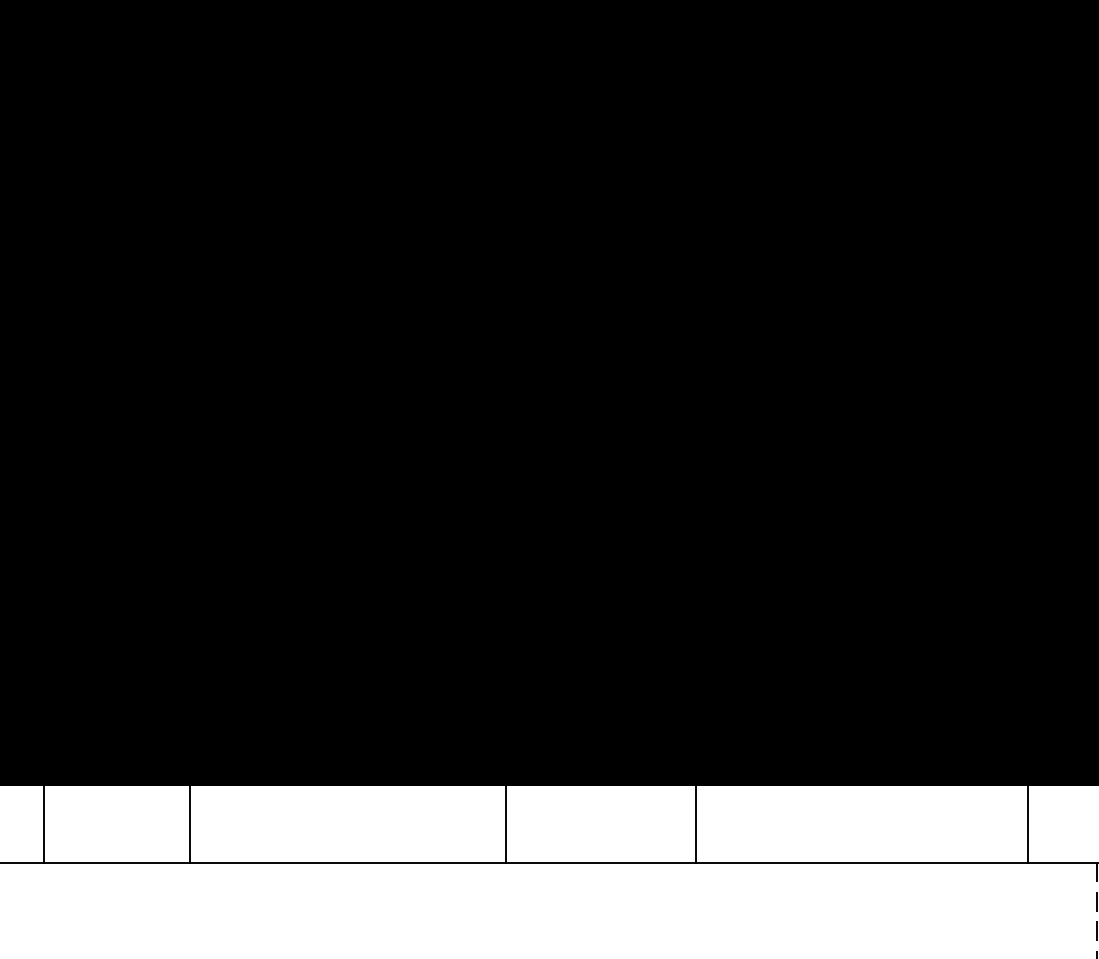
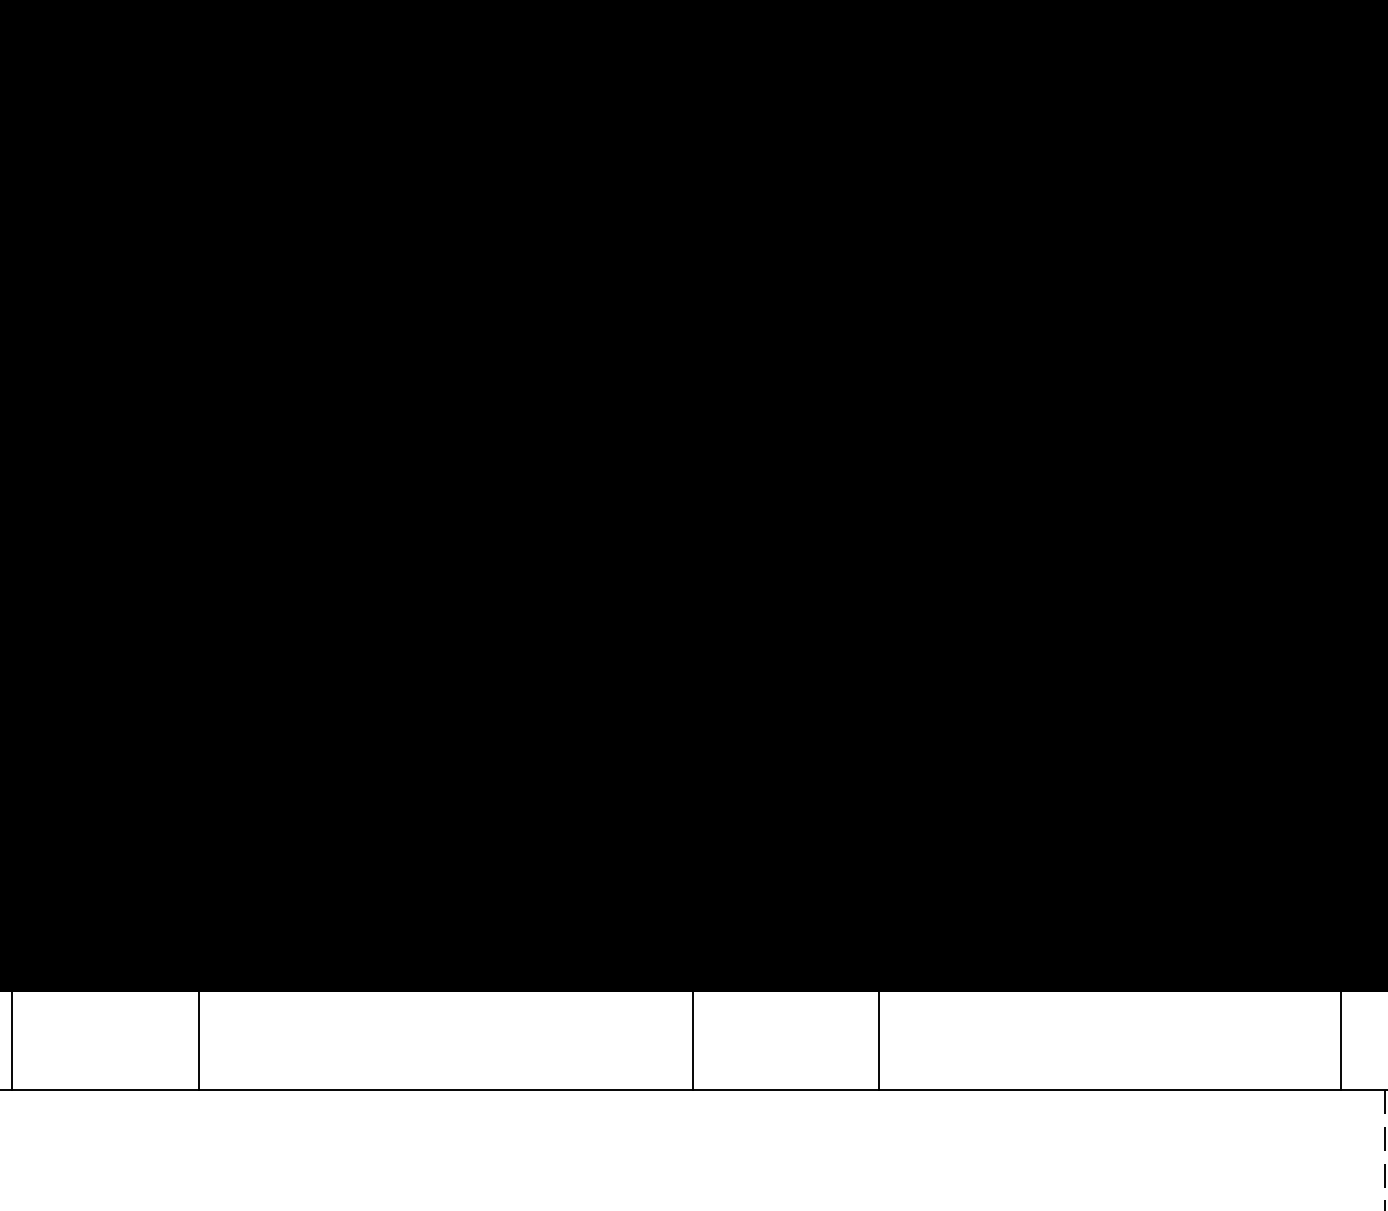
line: (43, 823) -> (11, 1040), moved
line: (189, 823) -> (198, 1040), moved
line: (506, 823) -> (692, 1040), moved
line: (1027, 823) -> (1340, 1040), moved

